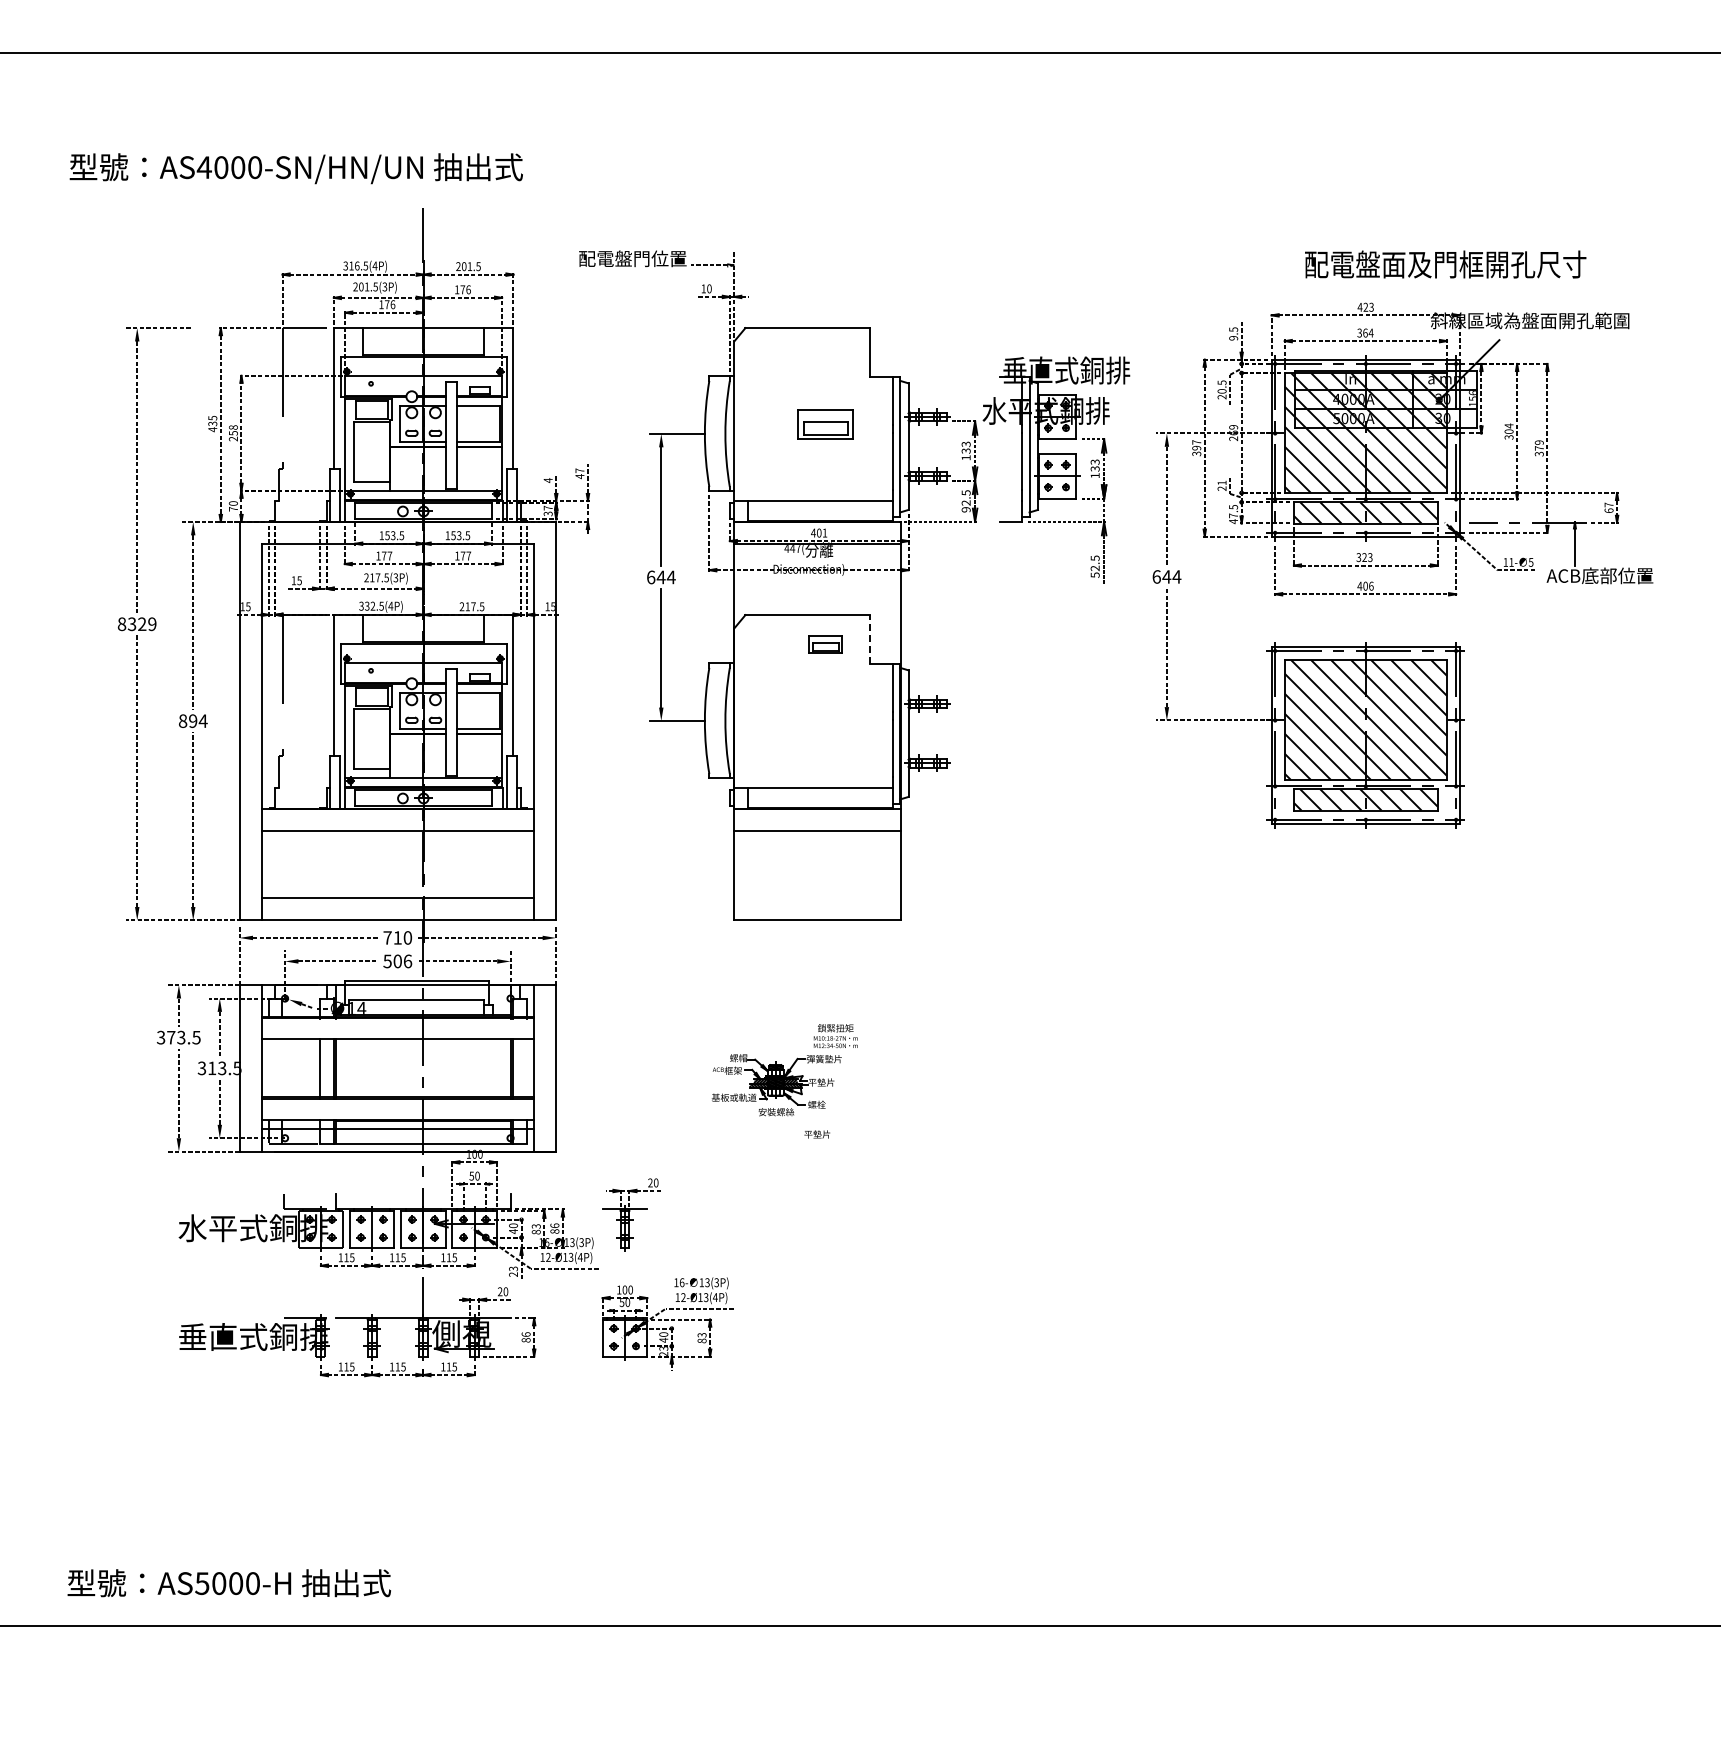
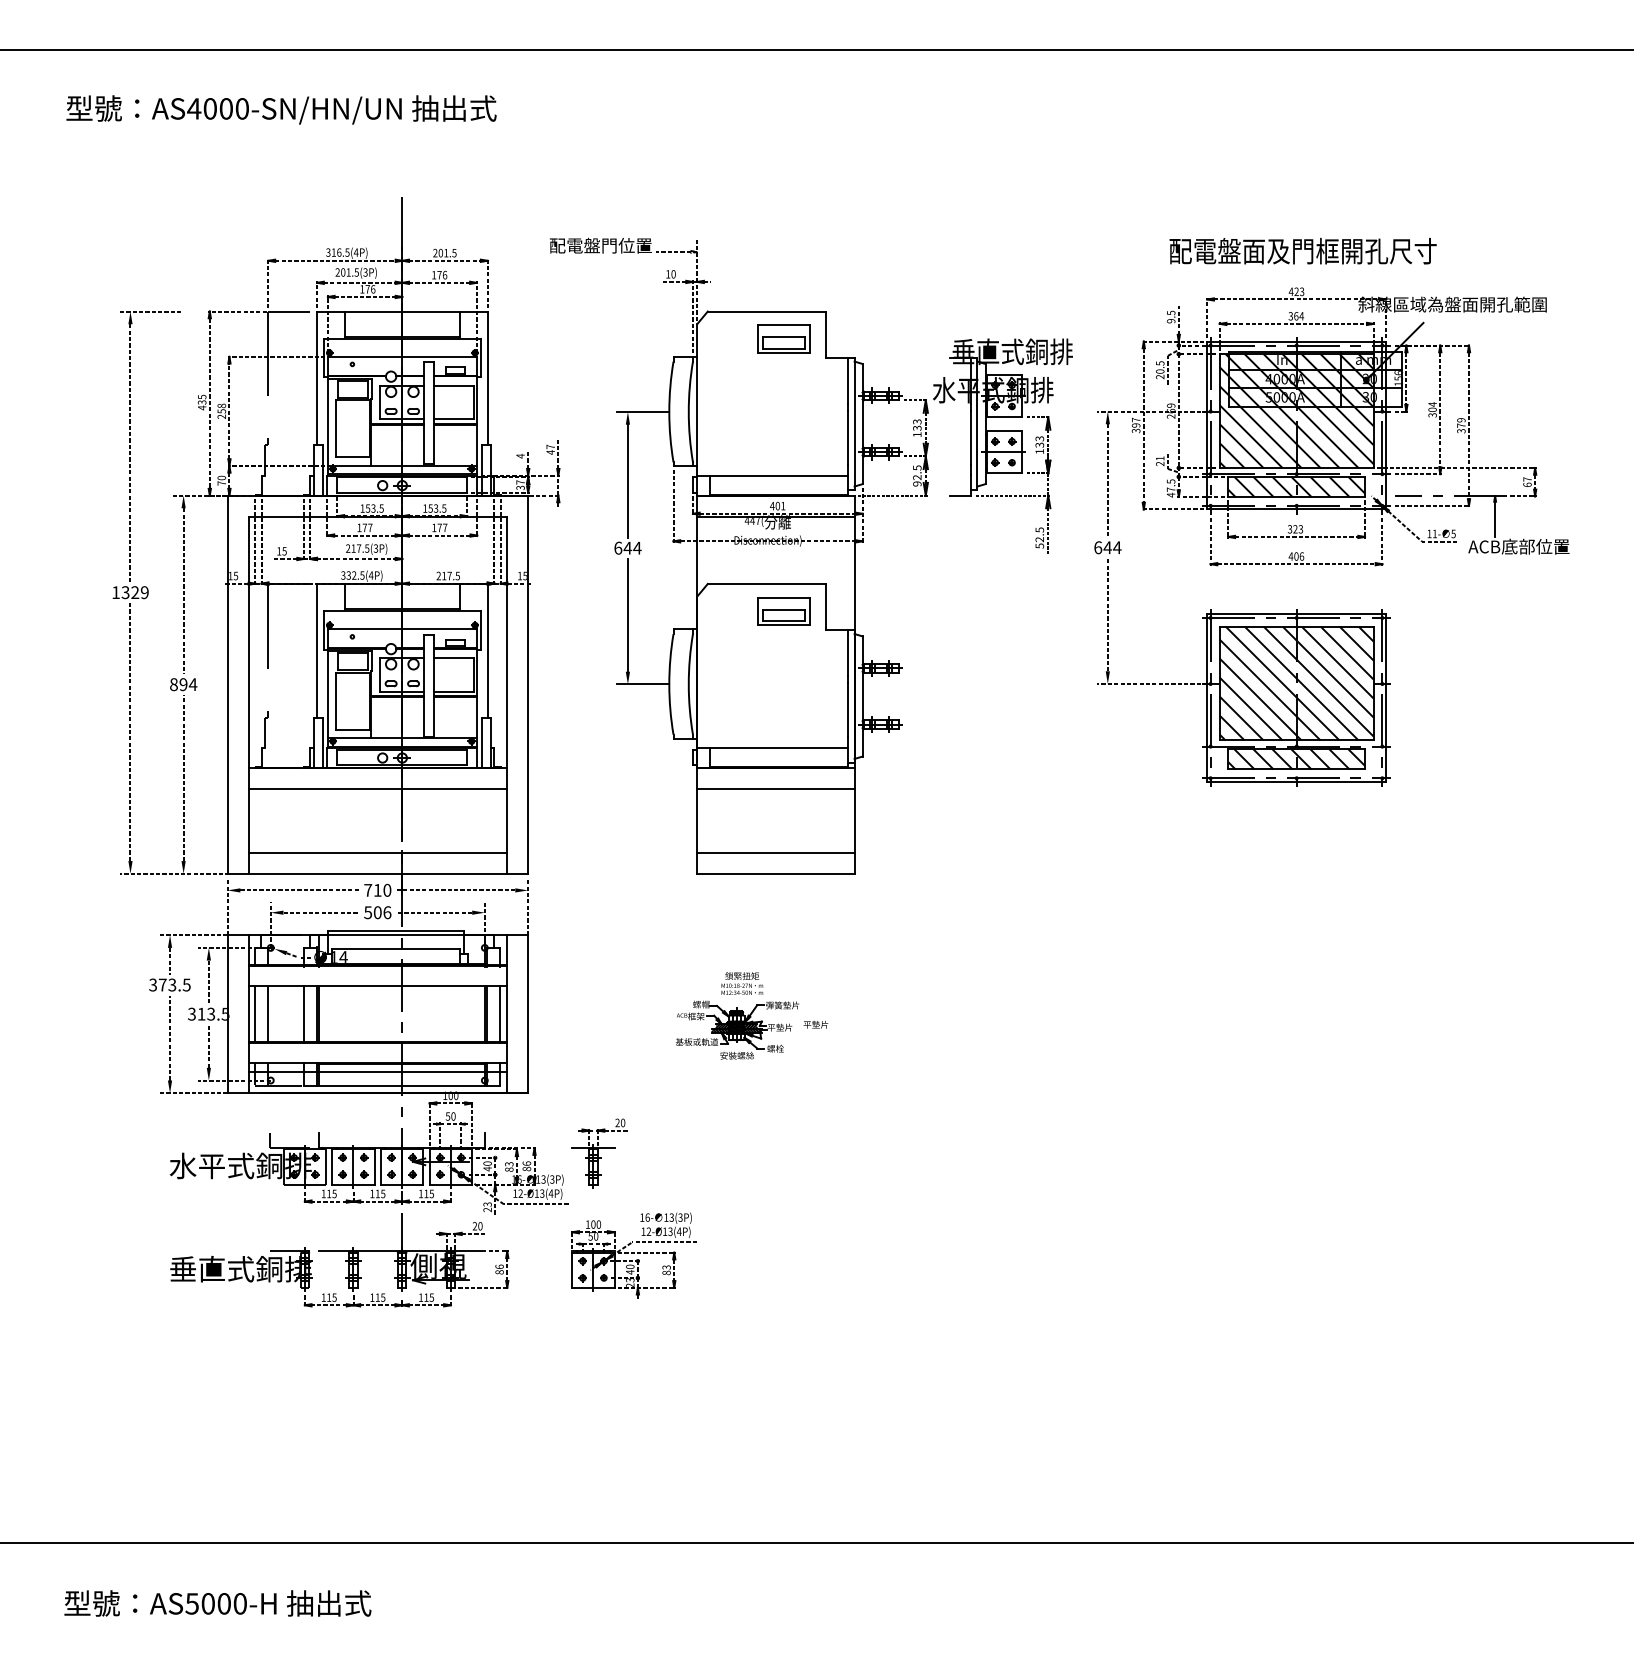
text: (295, 168) -> (280, 109), moved
text: (1445, 264) -> (1302, 251), moved
part: (825, 424) -> (783, 339), moved
text: (121, 624) -> (115, 592), 8329 -> 1329
line: (869, 638) -> (825, 606), dashed -> solid
part: (825, 644) -> (783, 611), size x1.67
line: (817, 898) -> (776, 852), added
text: (835, 1036) -> (742, 983), moved
line: (268, 1068) -> (255, 1014), added
line: (282, 1068) -> (268, 1014), added
line: (527, 1068) -> (500, 1014), added
text: (816, 1134) -> (815, 1024), moved
text: (228, 1583) -> (217, 1603), moved

